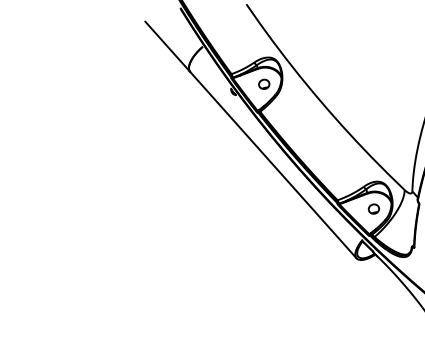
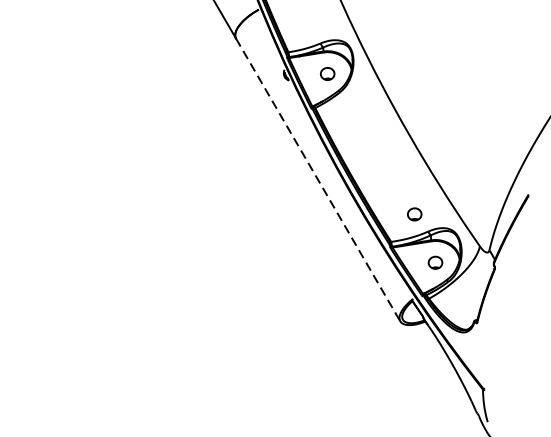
line: (273, 165) -> (318, 180), solid -> dashed
part: (350, 175) -> (414, 213), added

